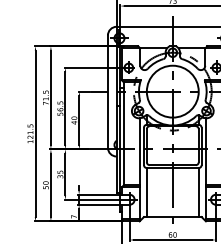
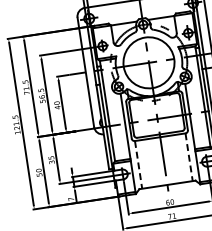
line: (146, 193) -> (138, 165), solid -> dashed
line: (198, 193) -> (189, 158), solid -> dashed

